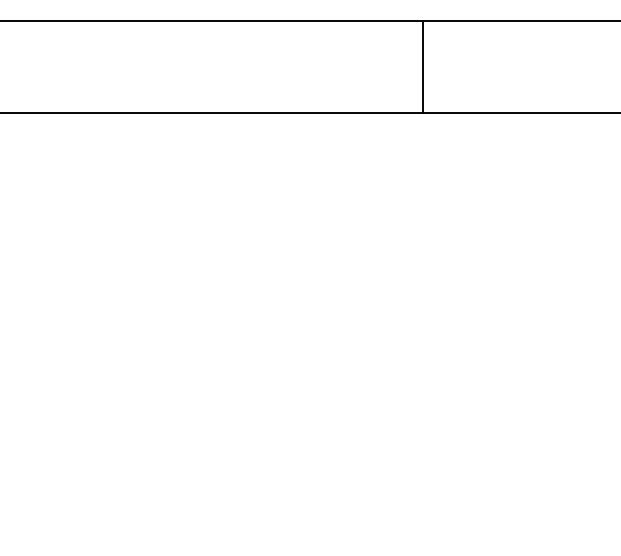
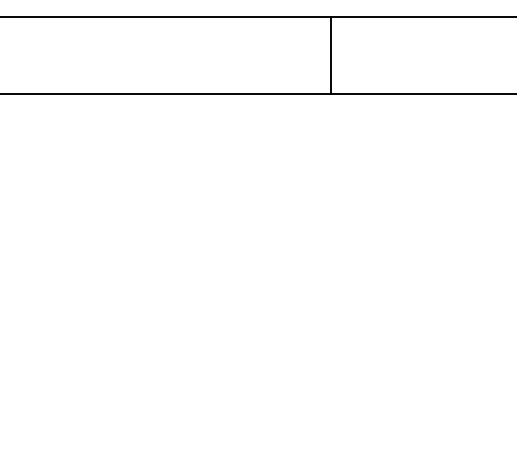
line: (422, 66) -> (330, 55), moved

